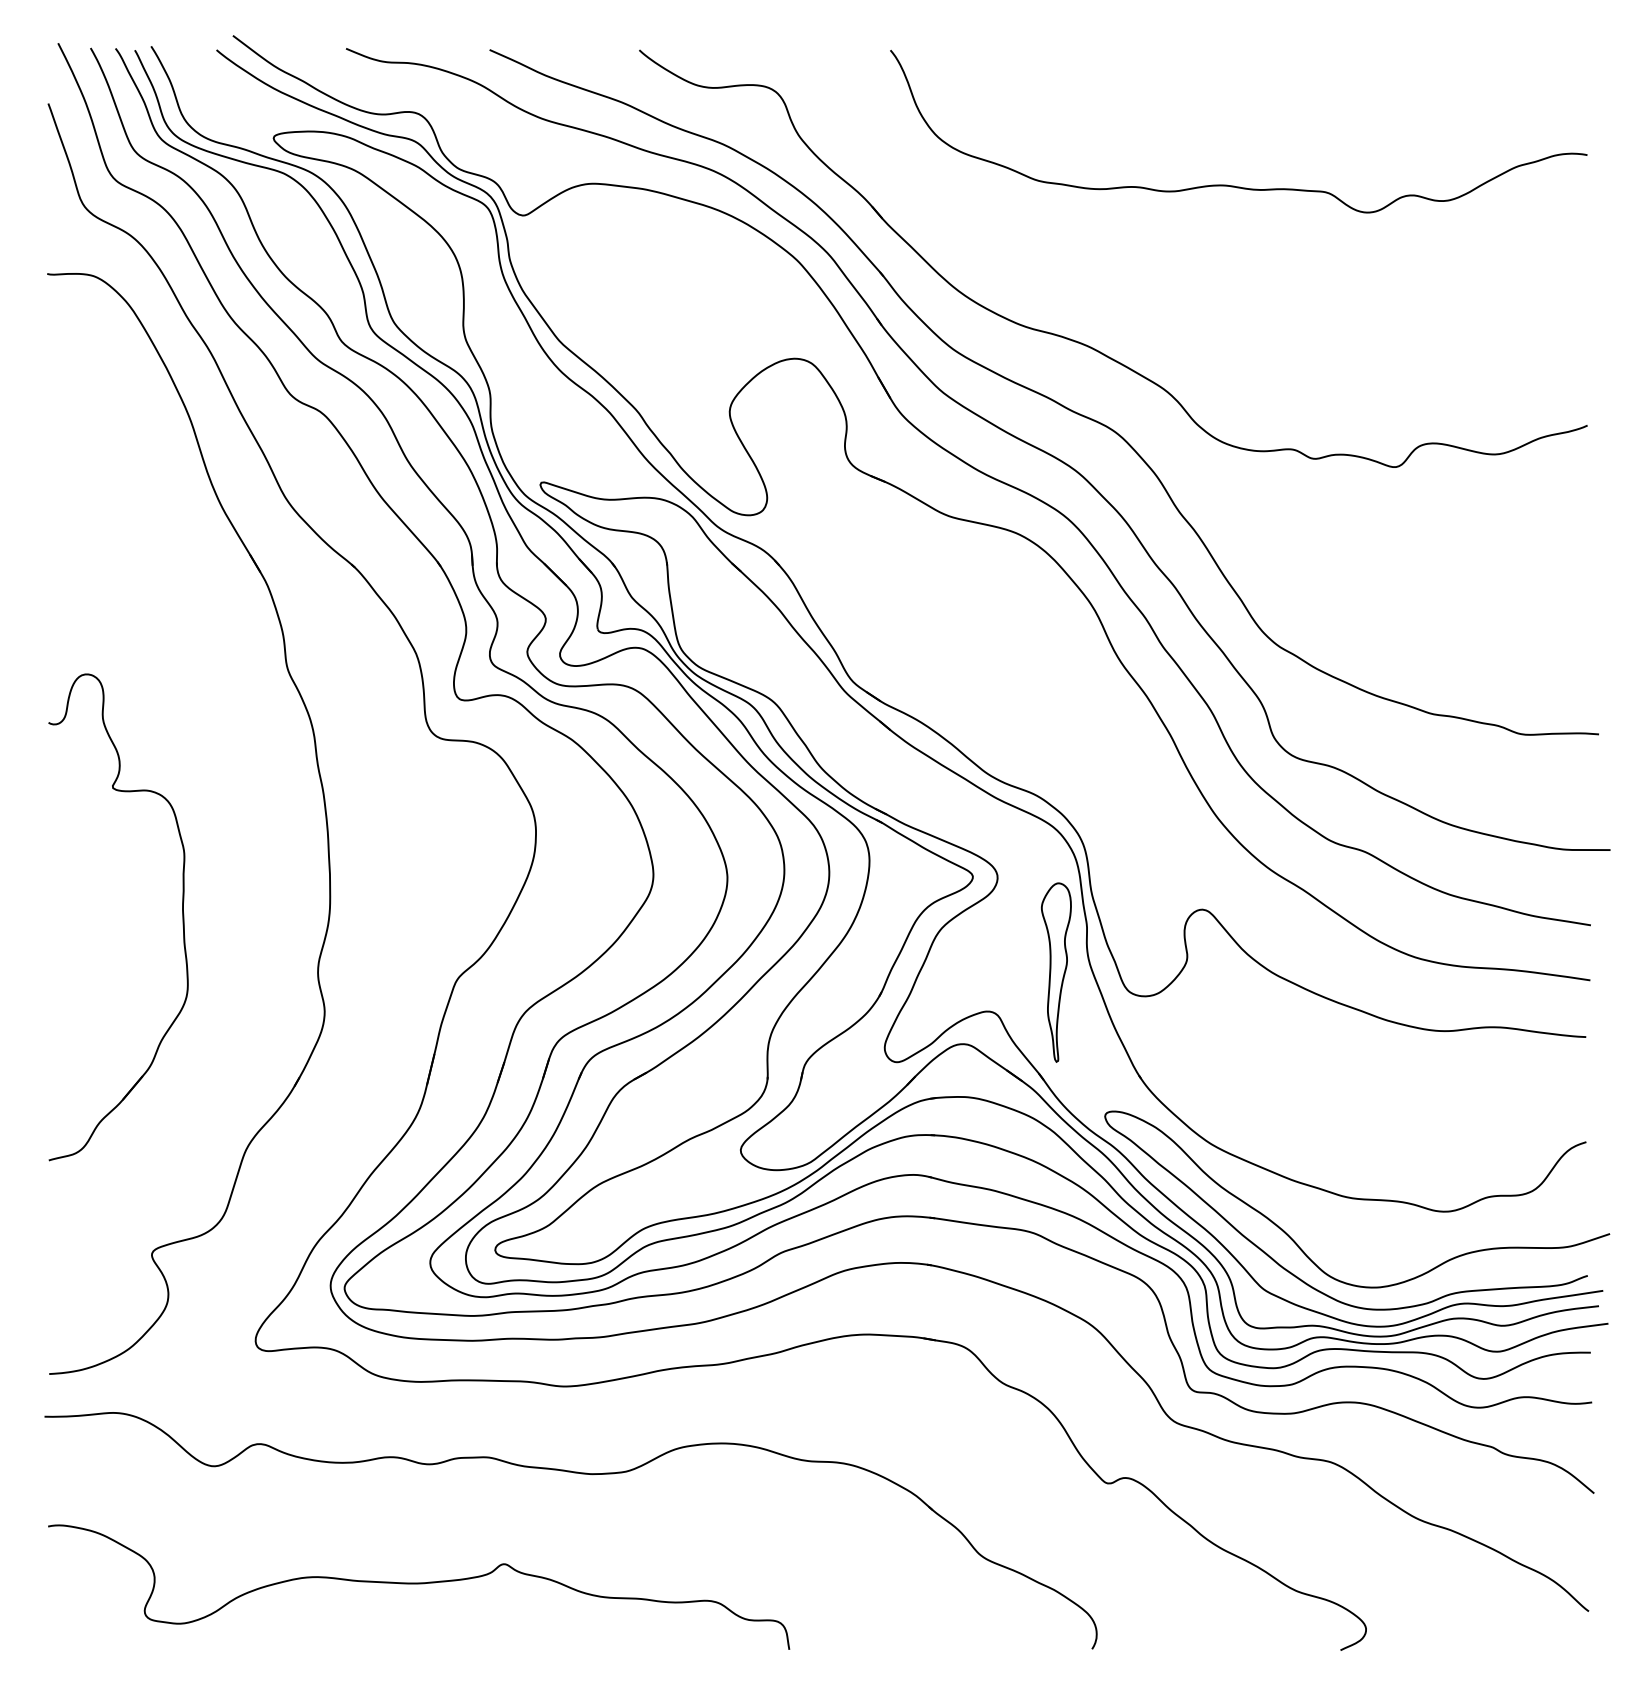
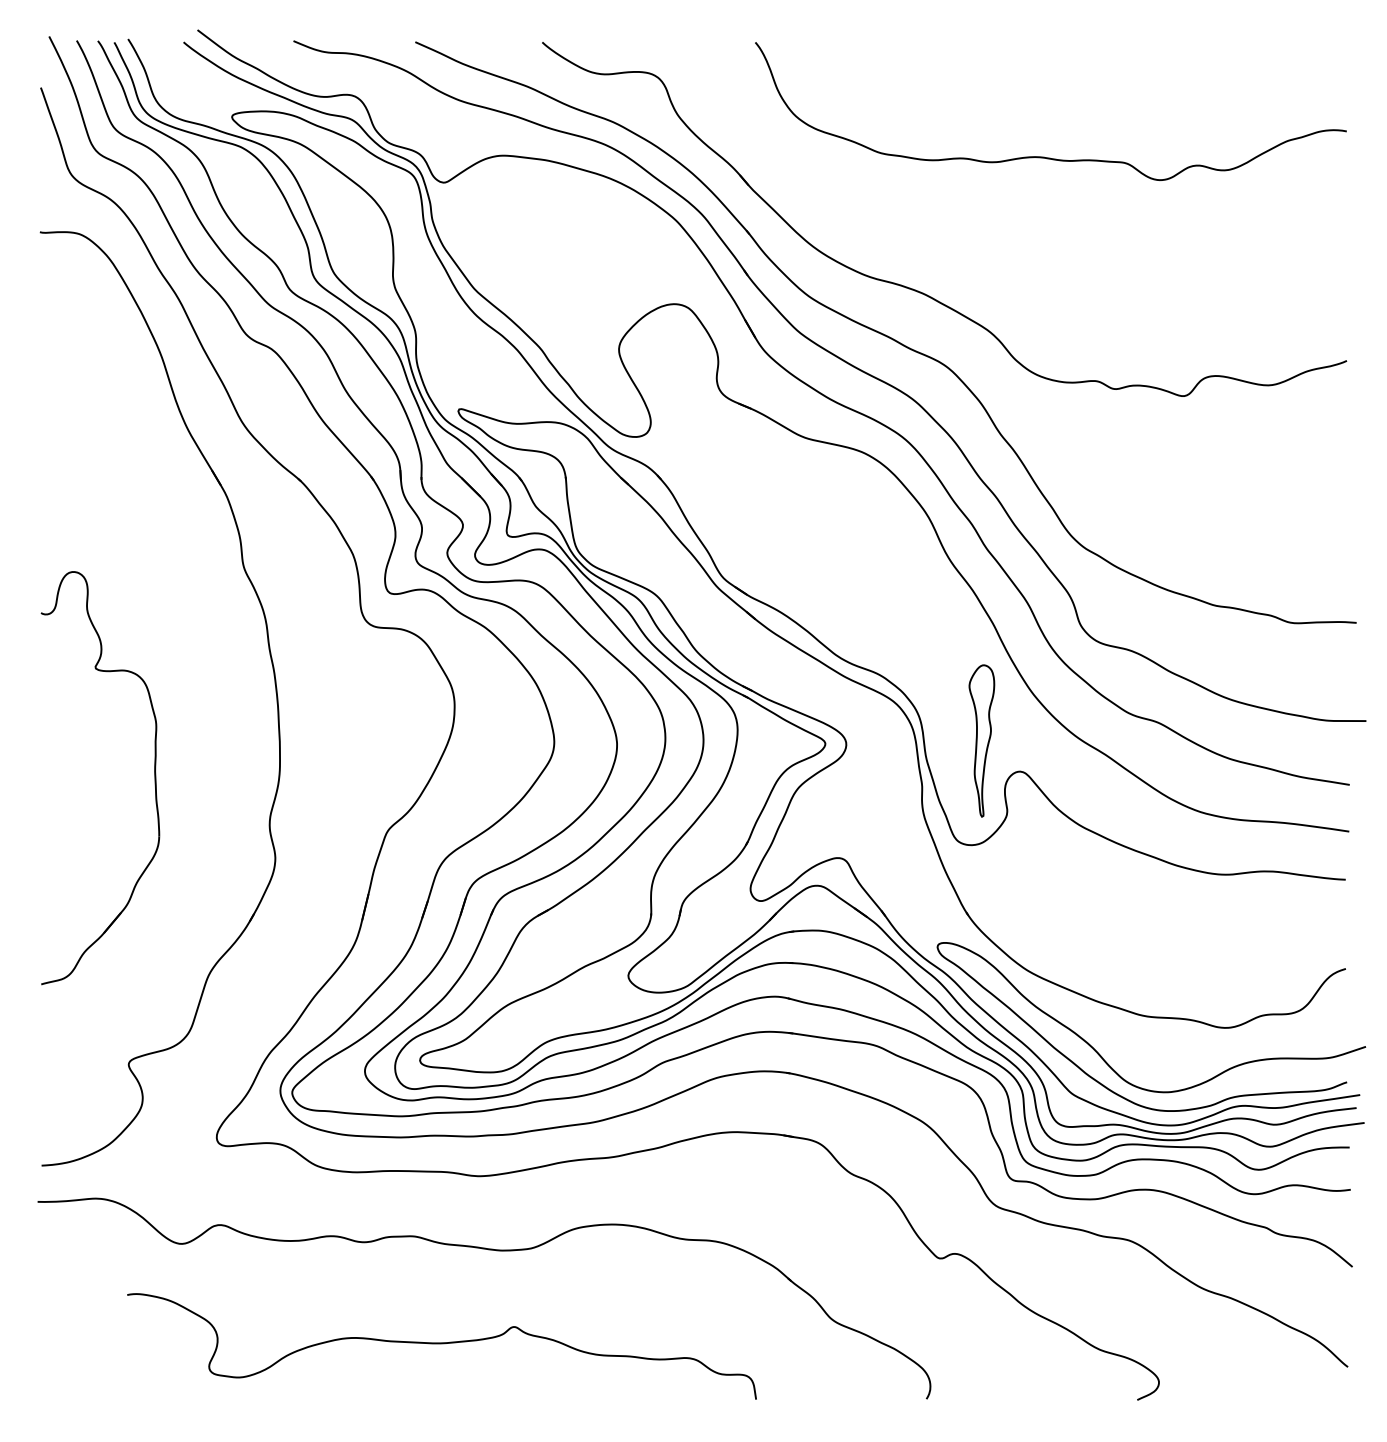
part: (1055, 972) -> (981, 740), moved
curve: (419, 1584) -> (442, 1344), moved

